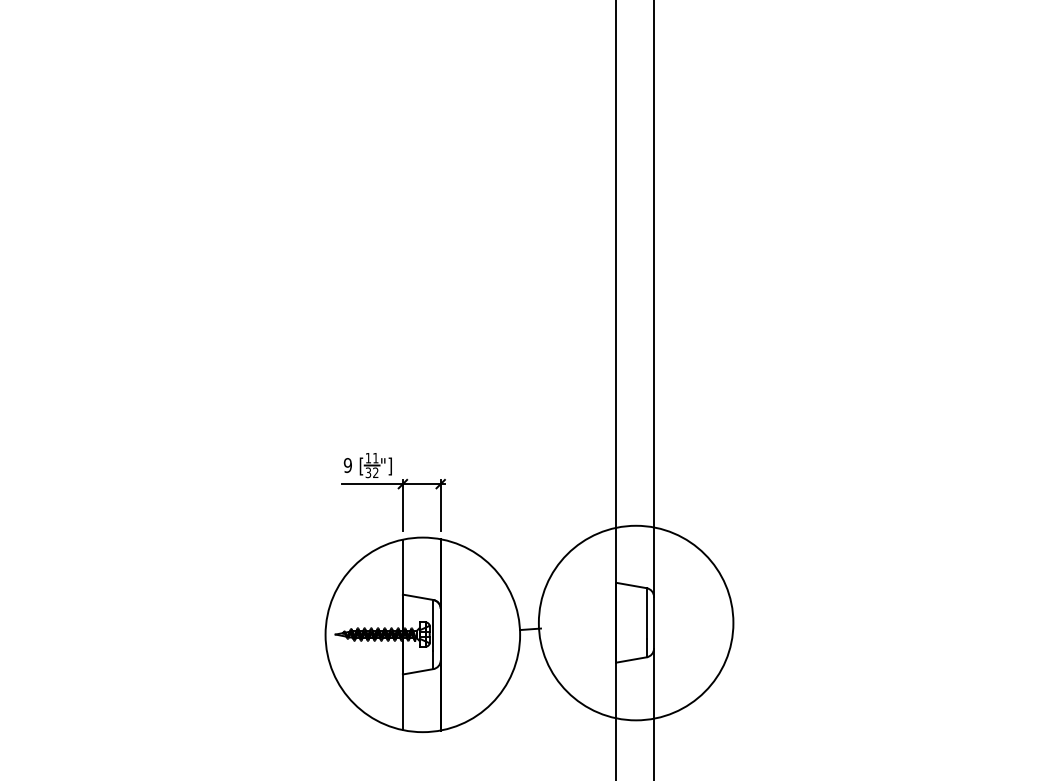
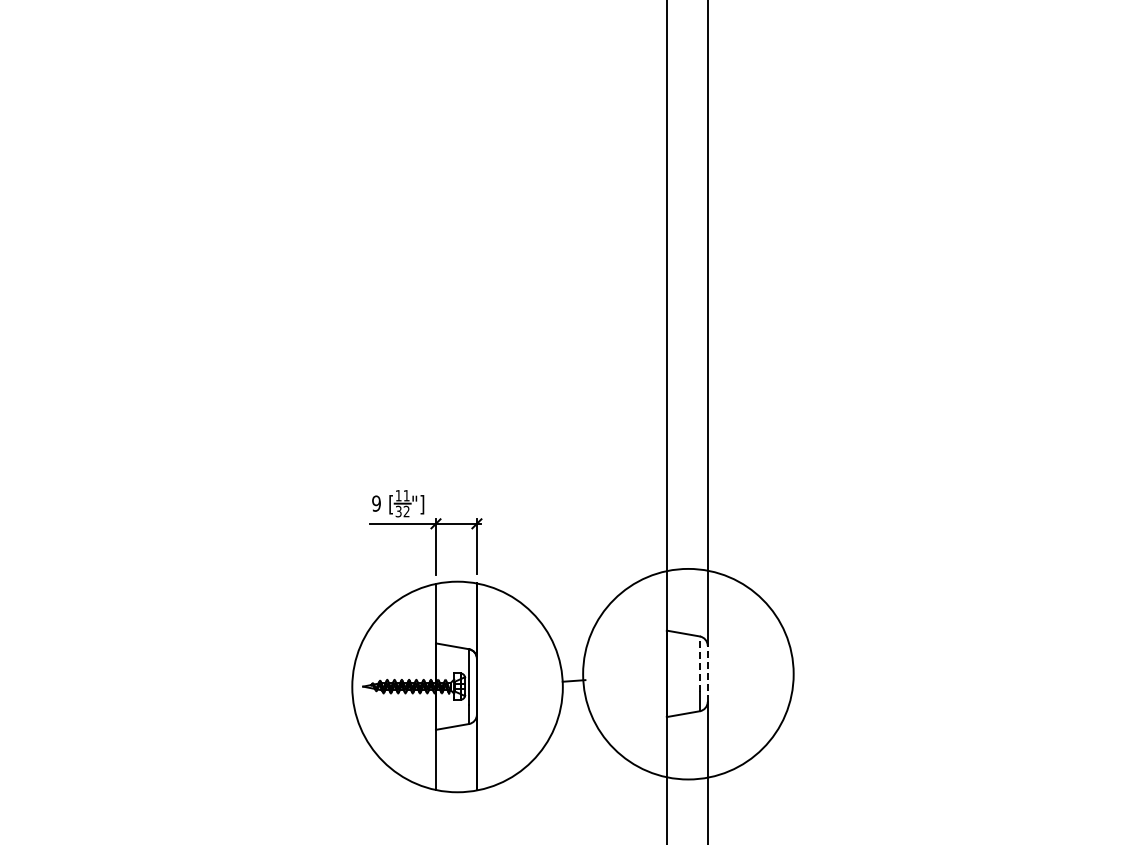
line: (646, 614) -> (699, 664), solid -> dashed
line: (653, 622) -> (707, 673), solid -> dashed

